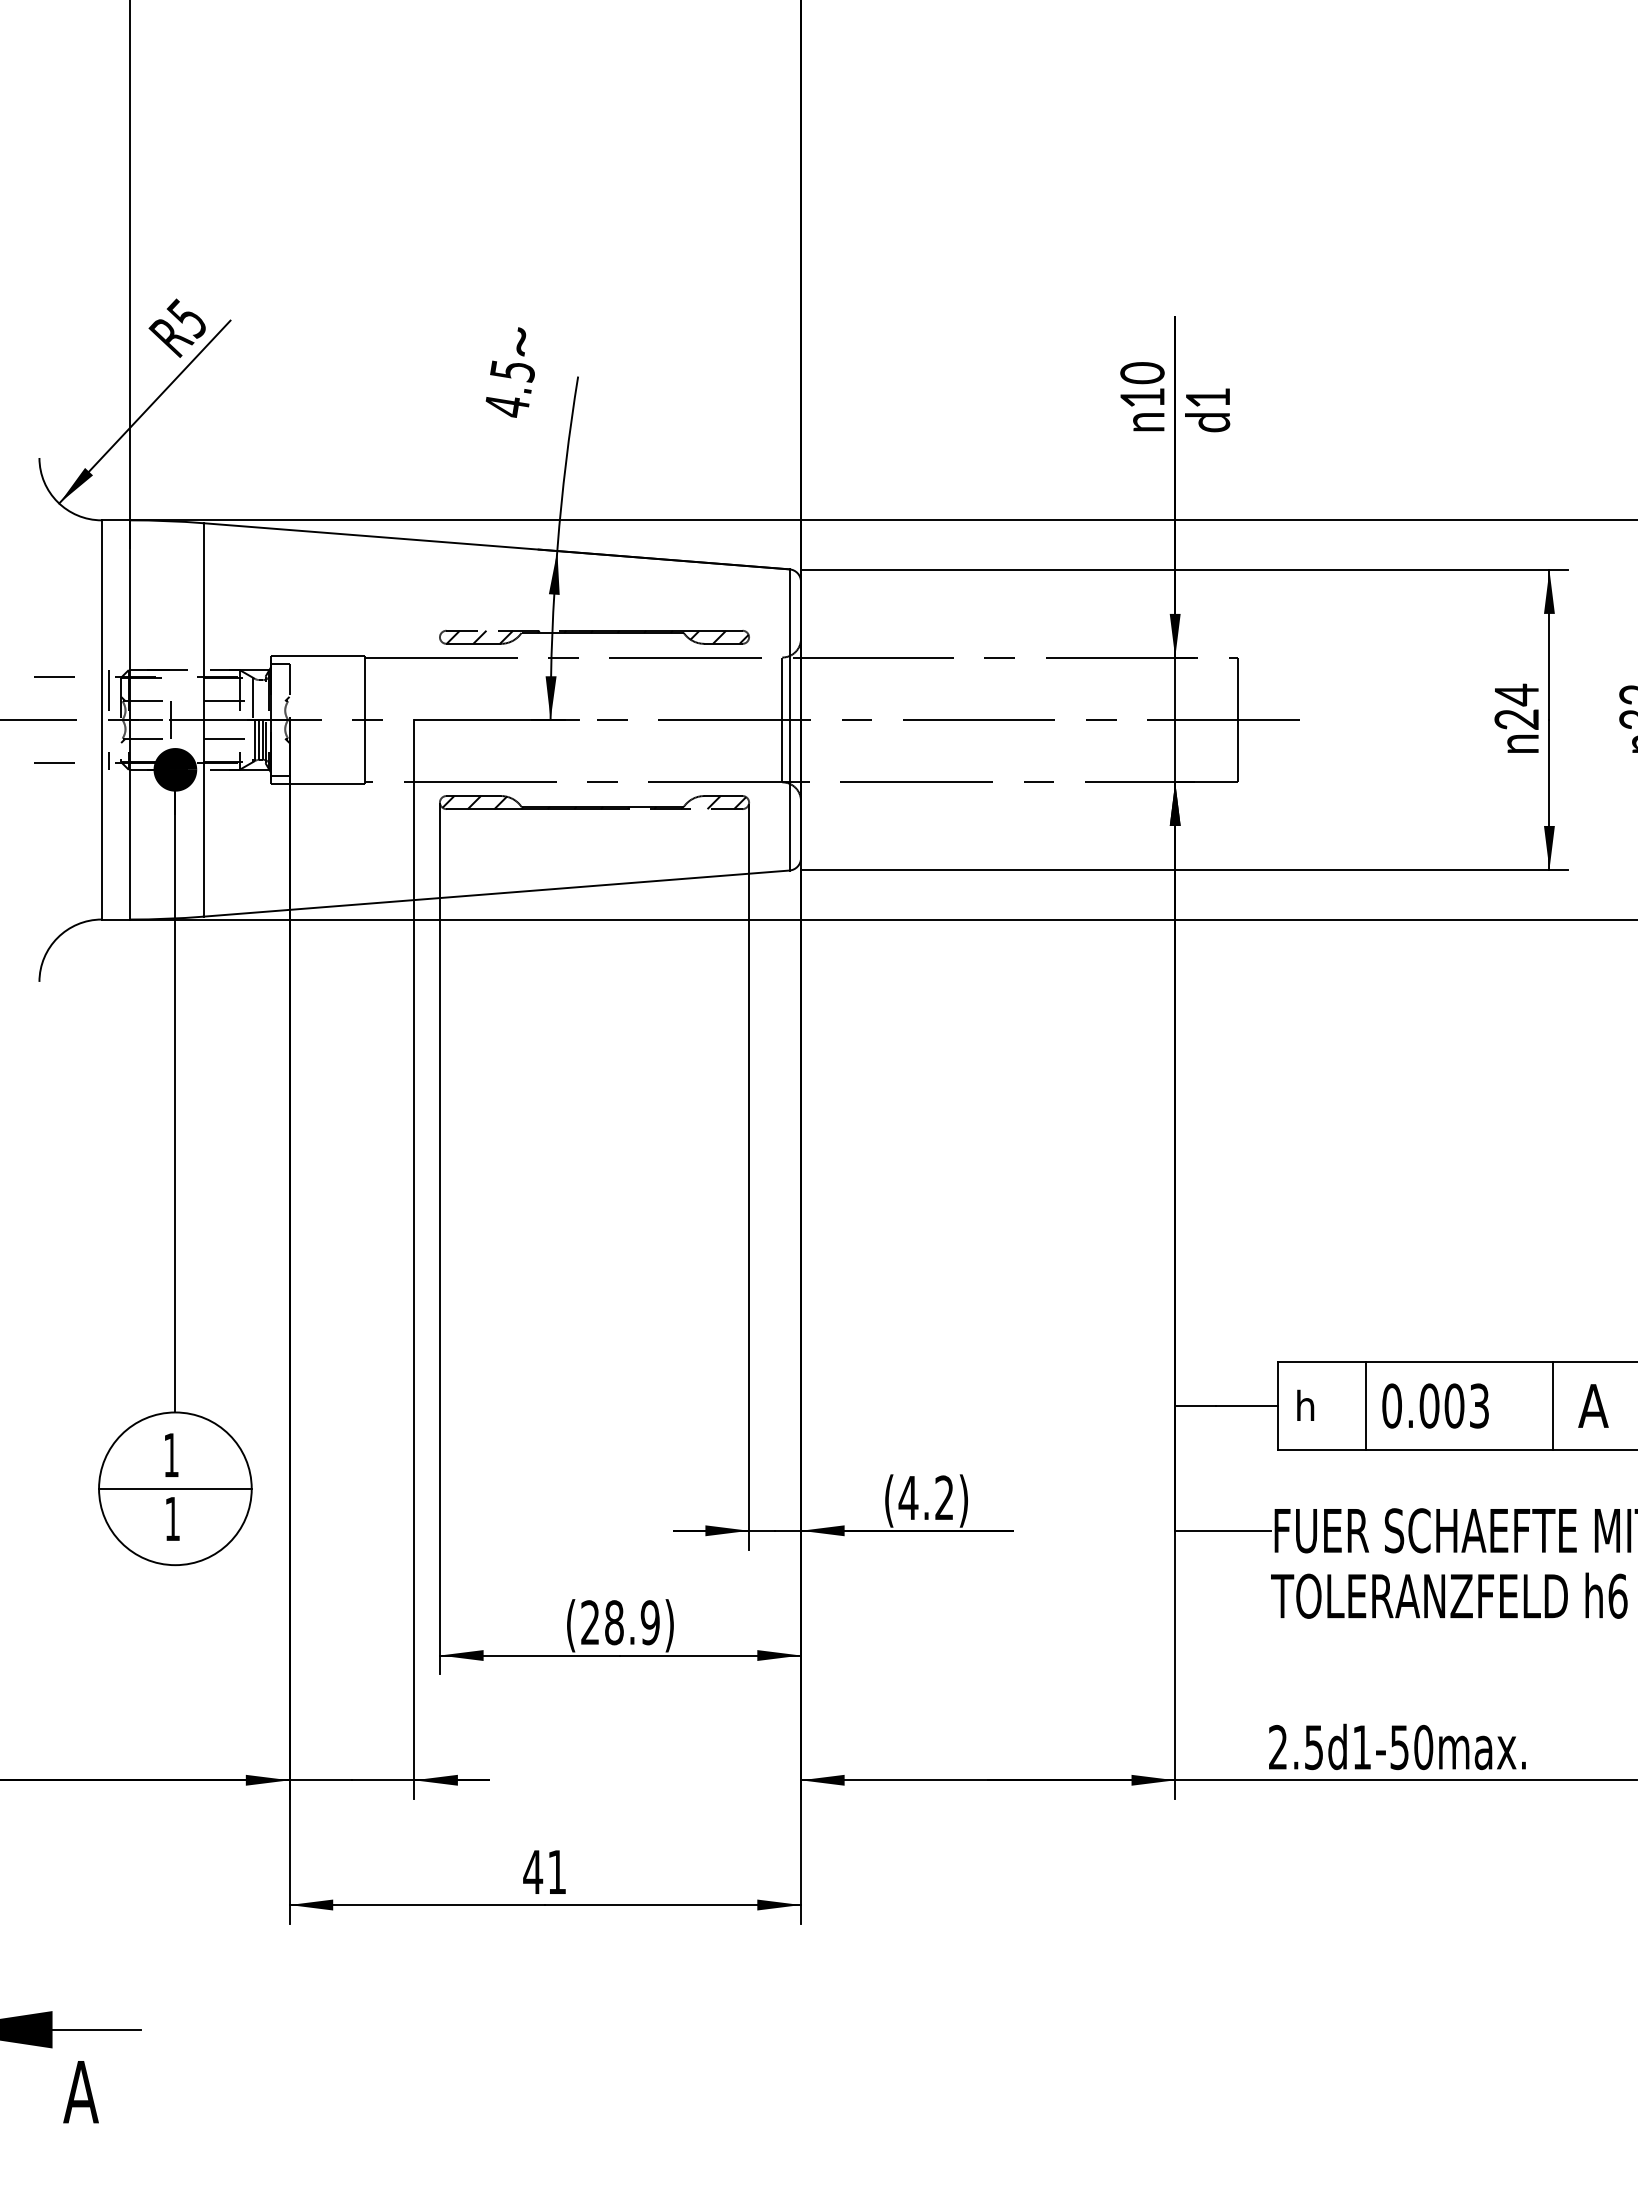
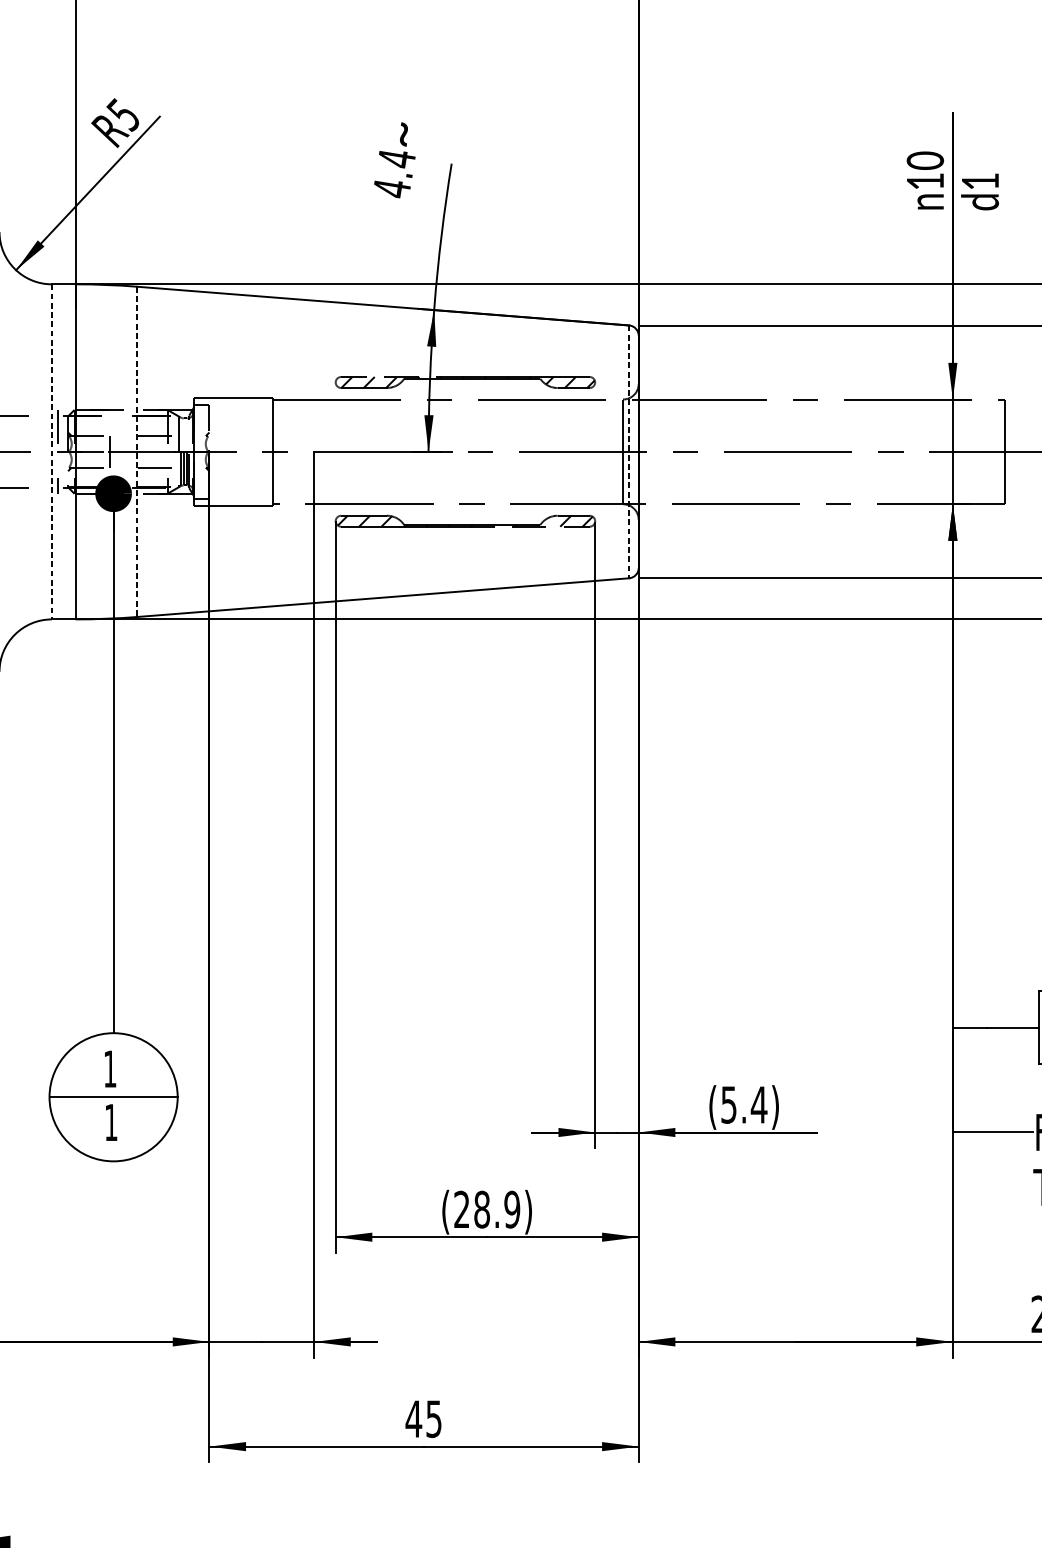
text: (512, 371) -> (396, 159), 4.5 -> 4.4
line: (101, 719) -> (51, 451), solid -> dashed
line: (203, 719) -> (137, 451), solid -> dashed
line: (789, 719) -> (629, 451), solid -> dashed
text: (926, 1497) -> (744, 1104), (4.2) -> (5.4)
text: (556, 1872) -> (433, 1419), 41 -> 45

